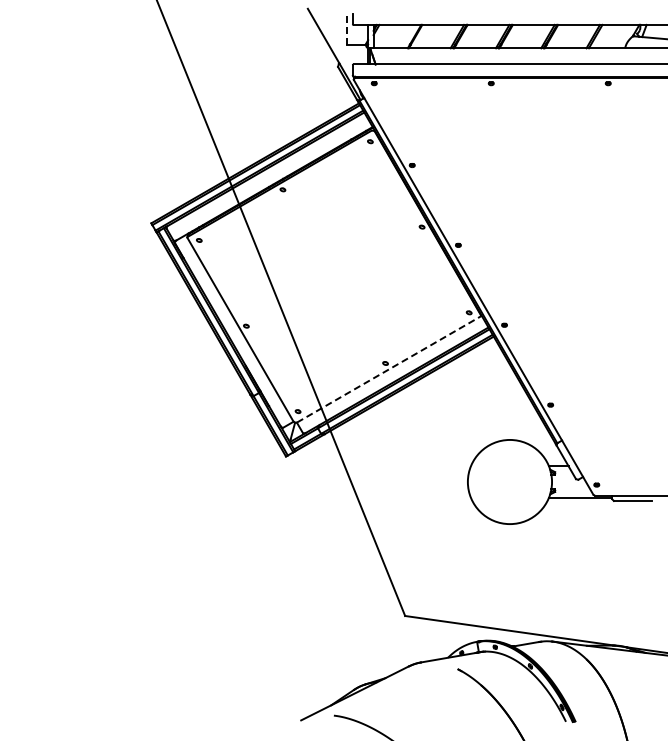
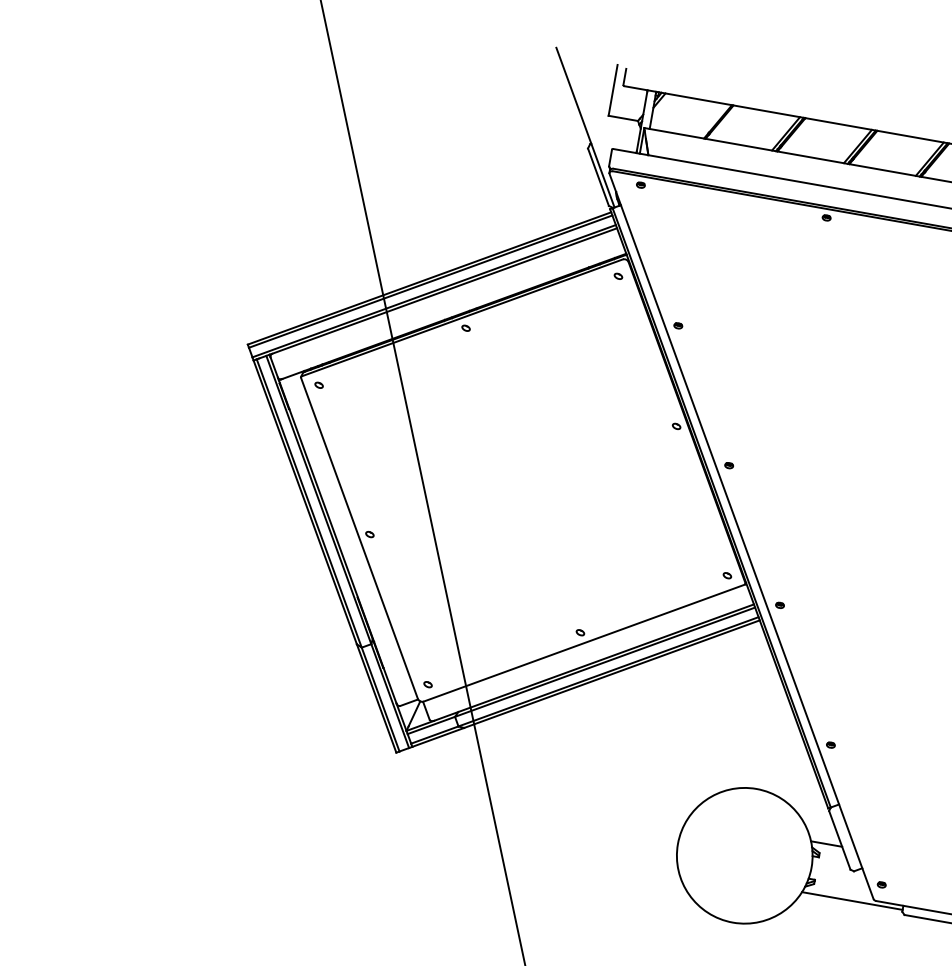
line: (347, 28) -> (613, 90), dashed -> solid
line: (388, 369) -> (583, 643), dashed -> solid

